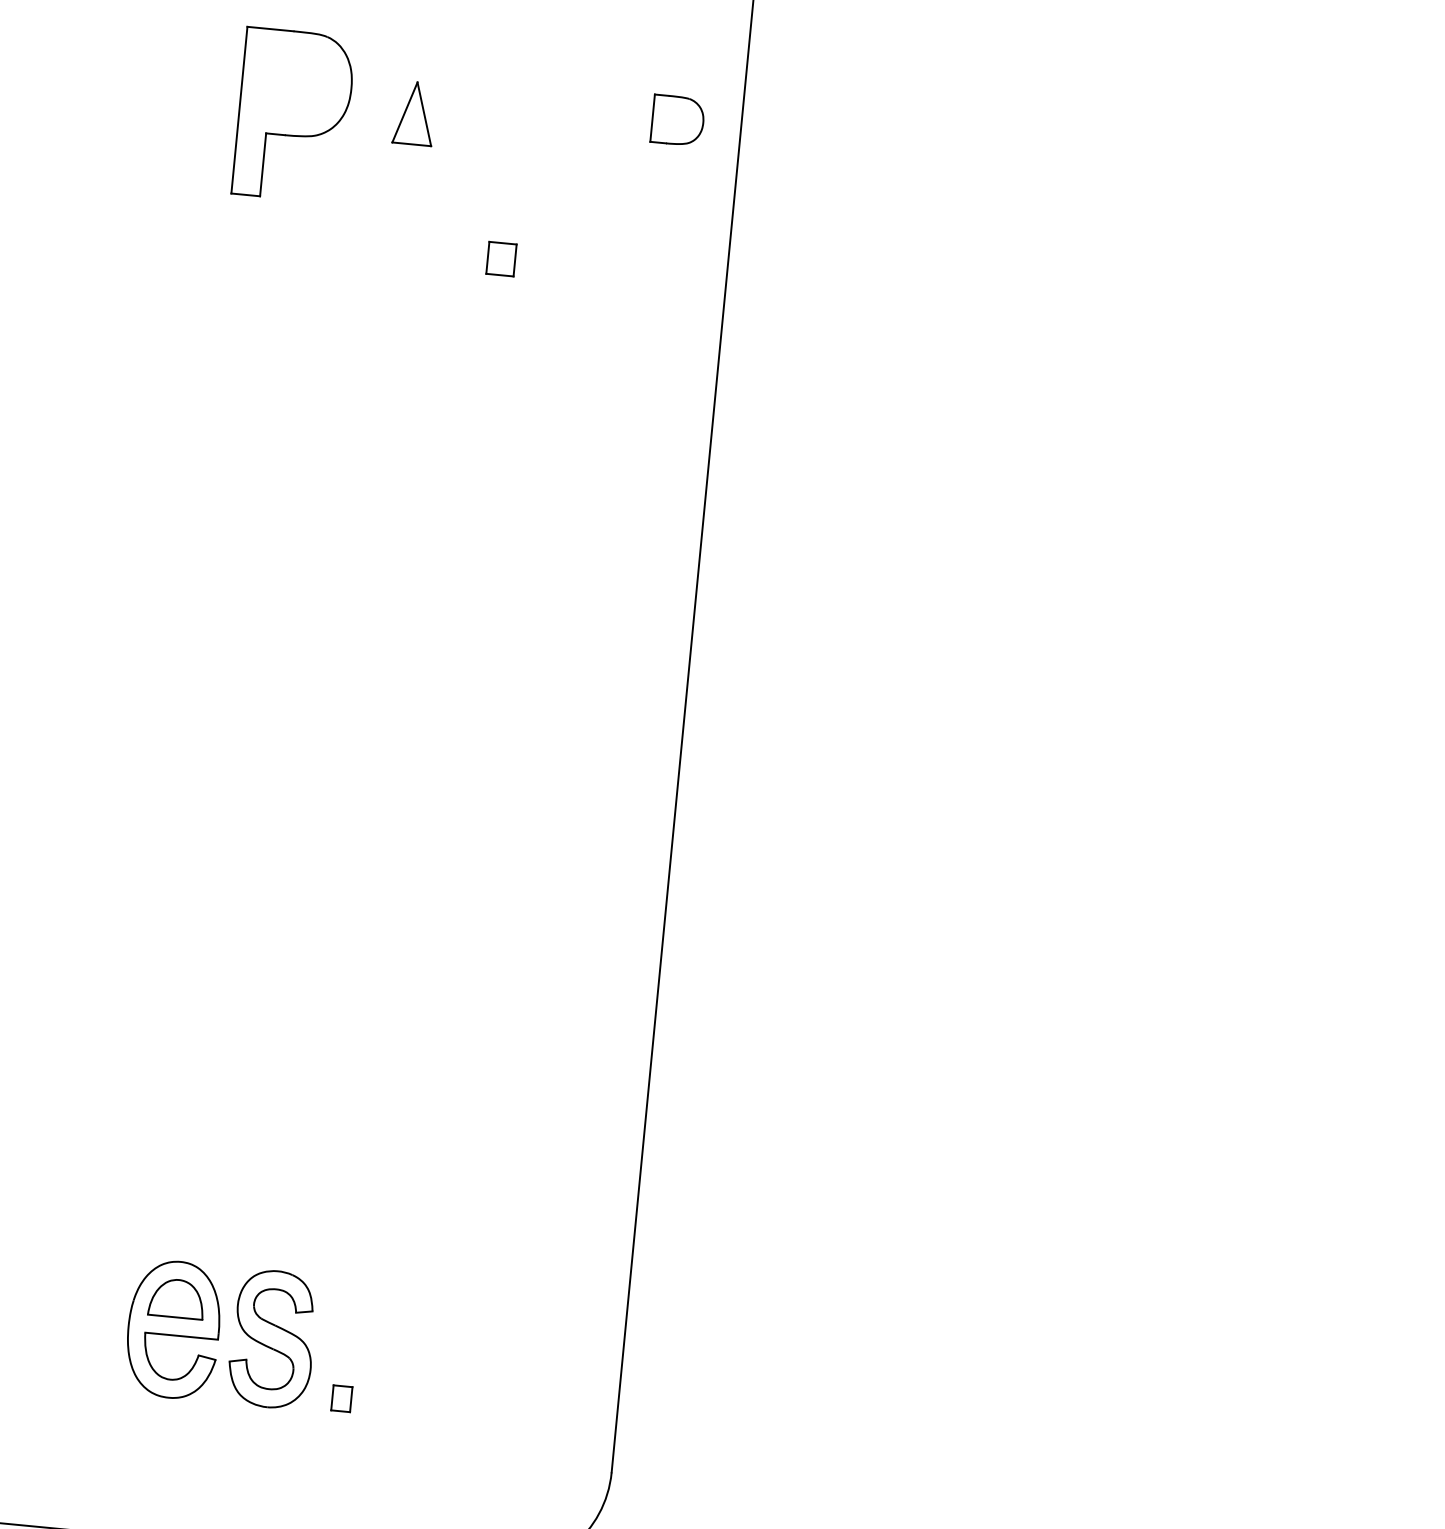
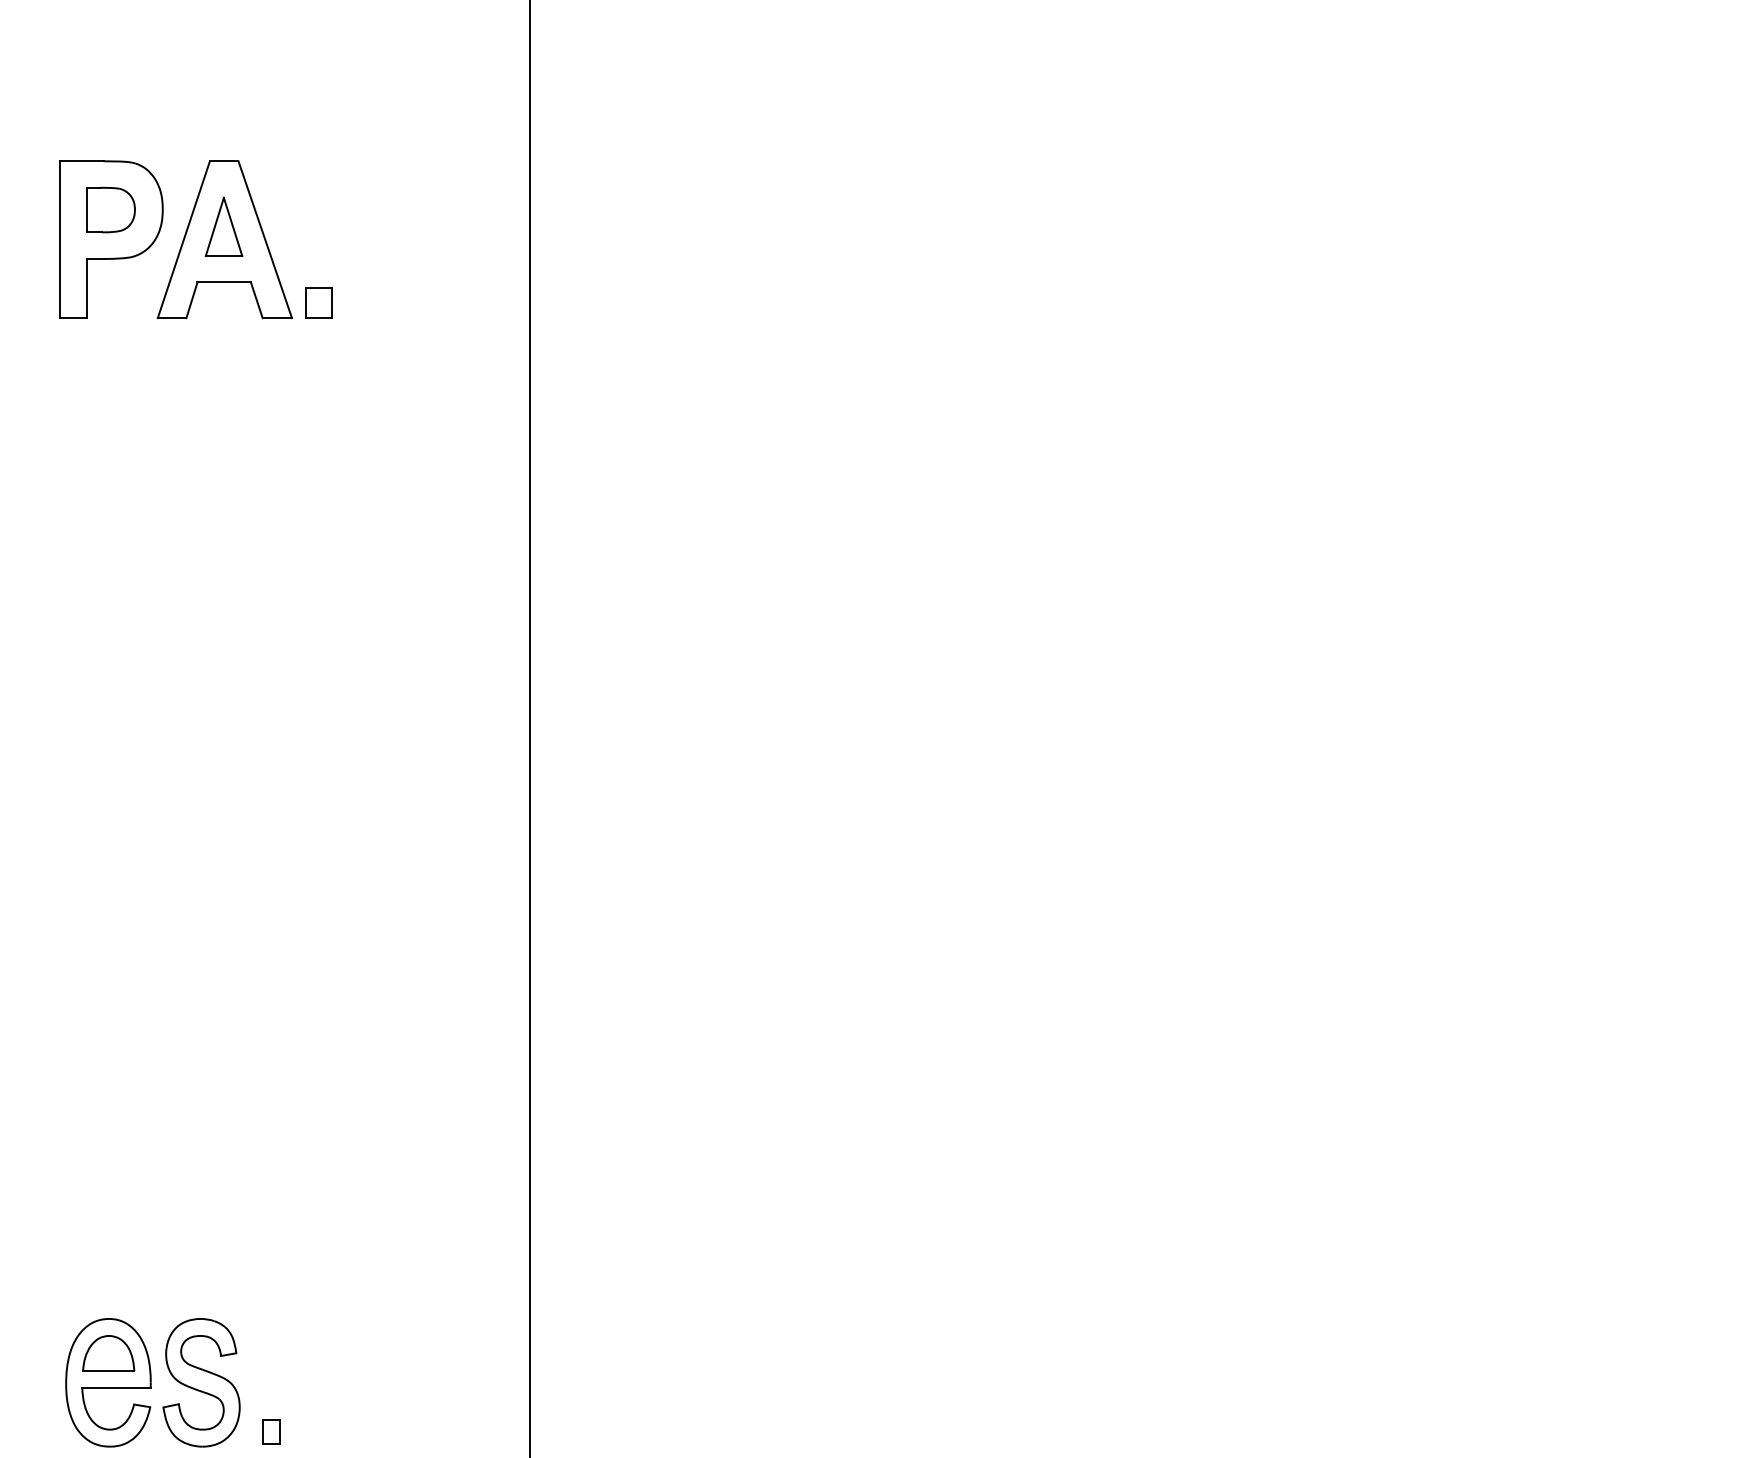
part: (677, 119) -> (110, 209), moved
part: (413, 126) -> (224, 239), added
part: (501, 258) -> (318, 302), moved

